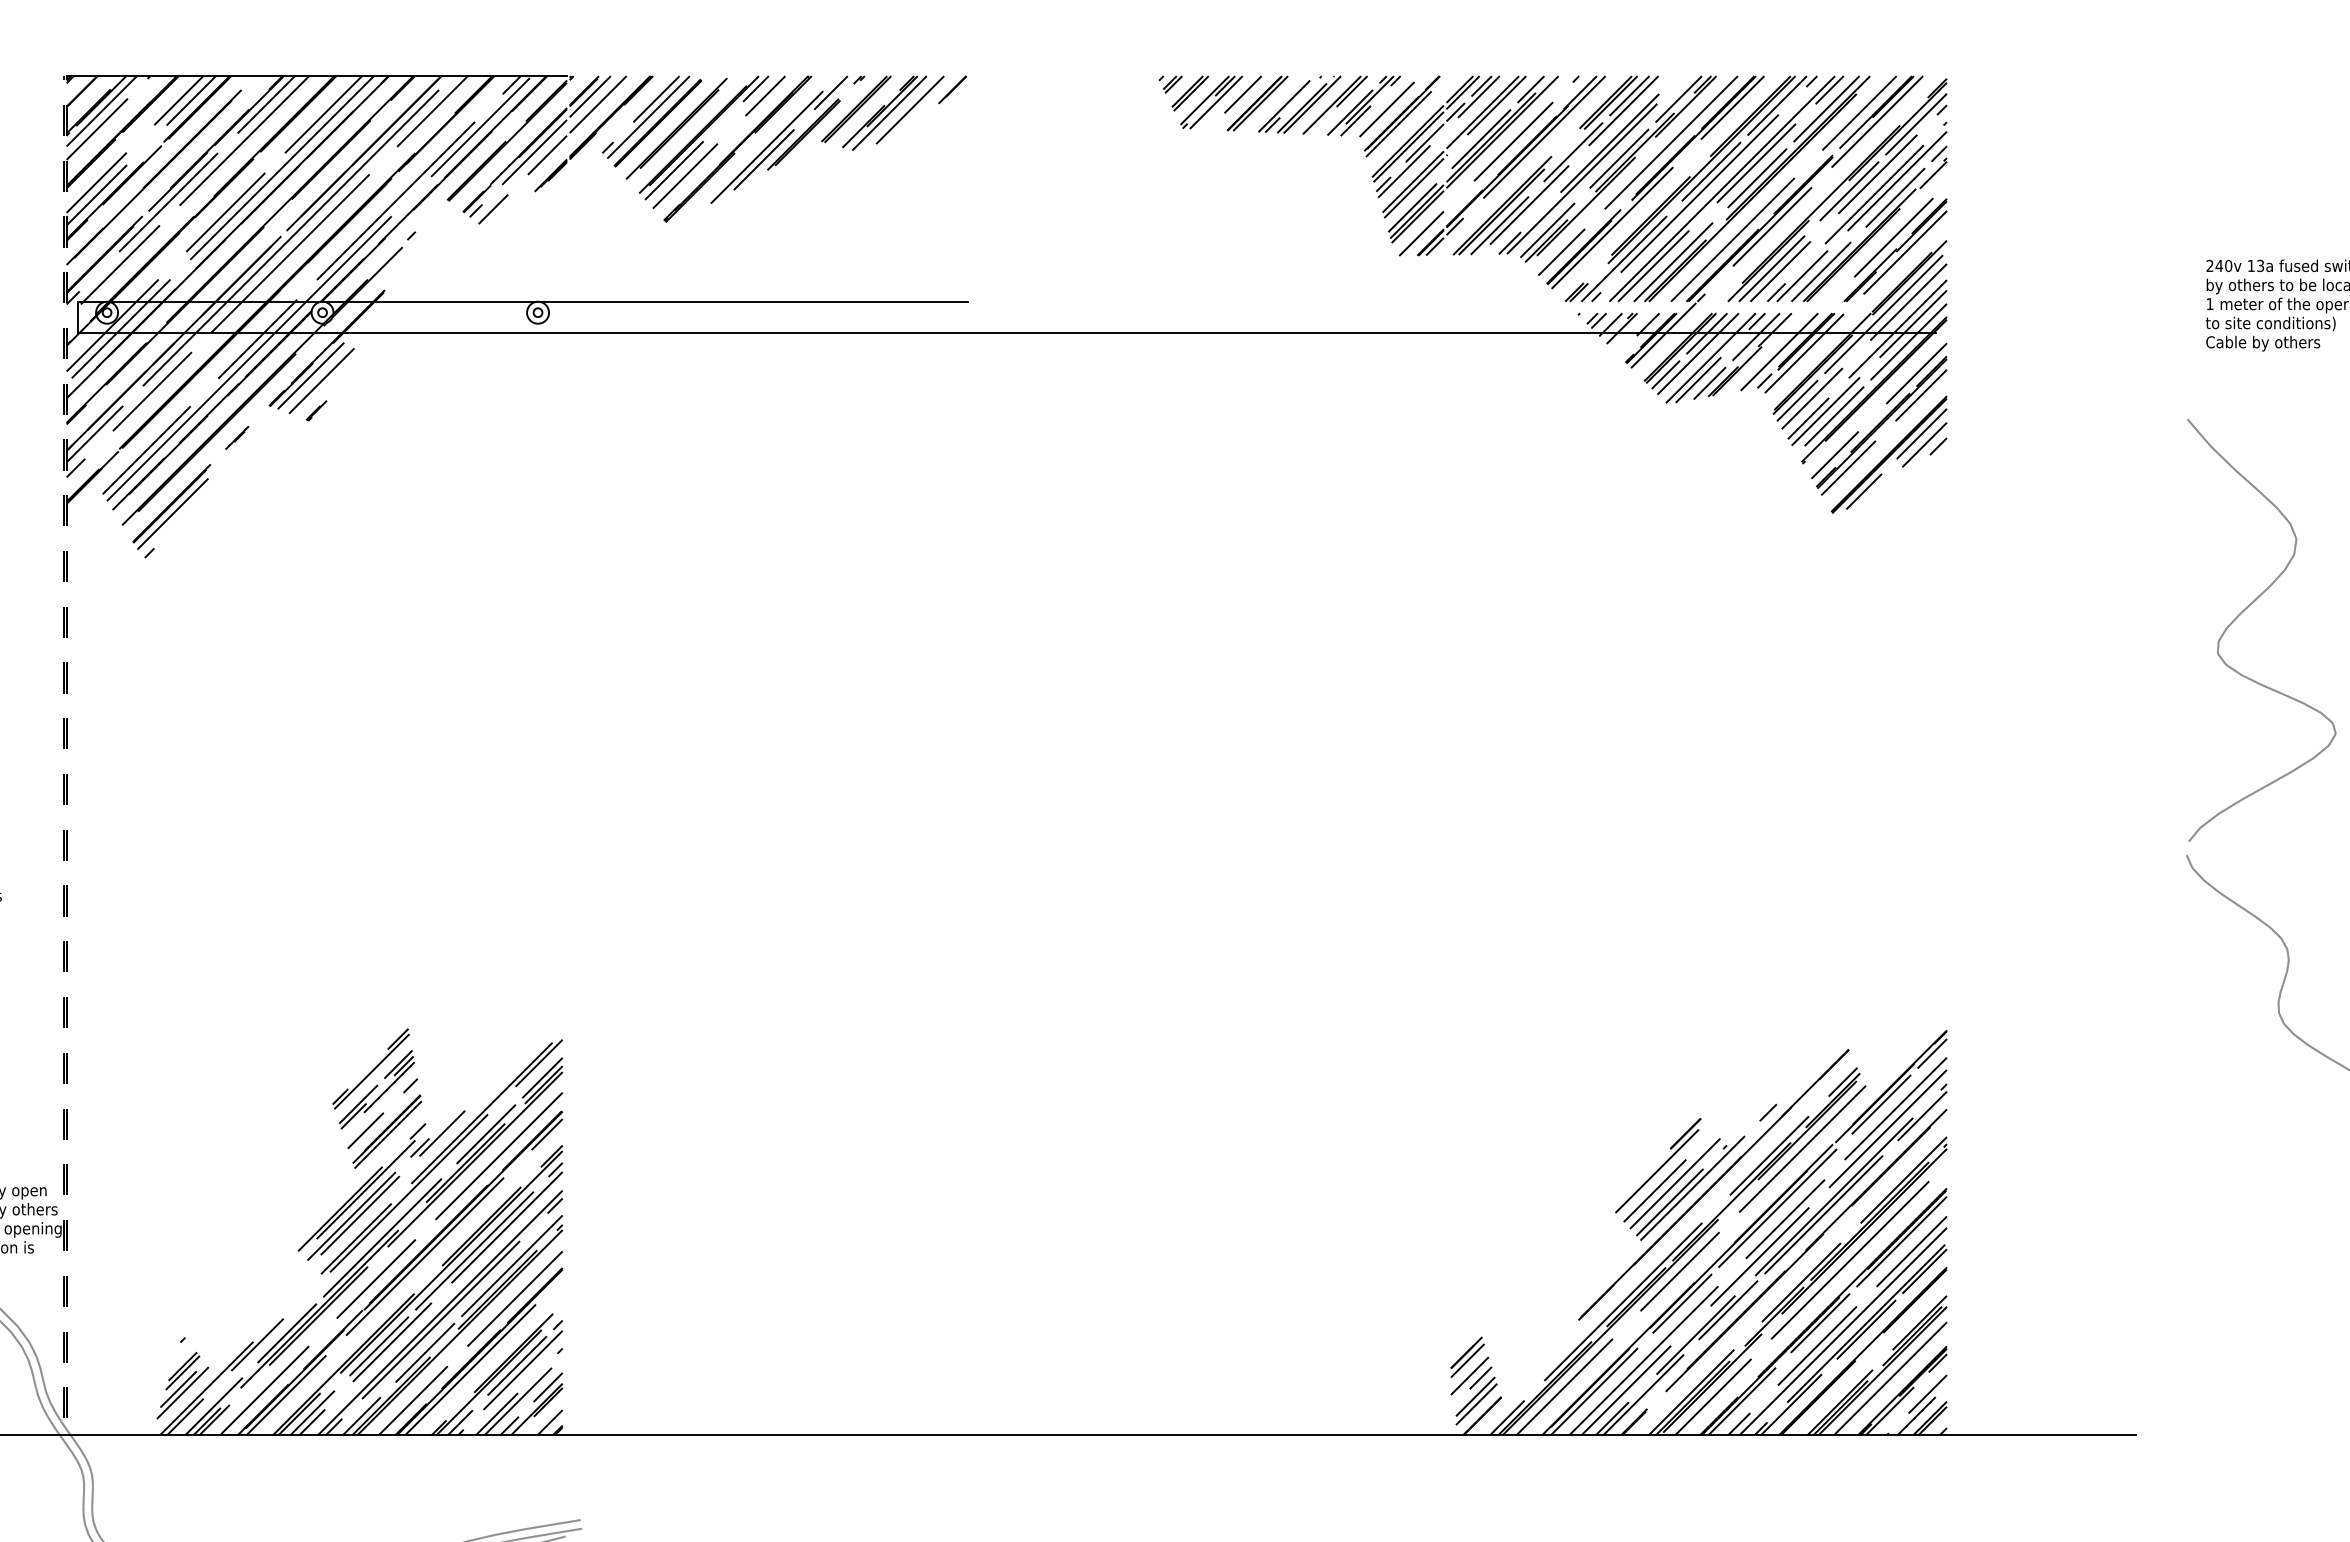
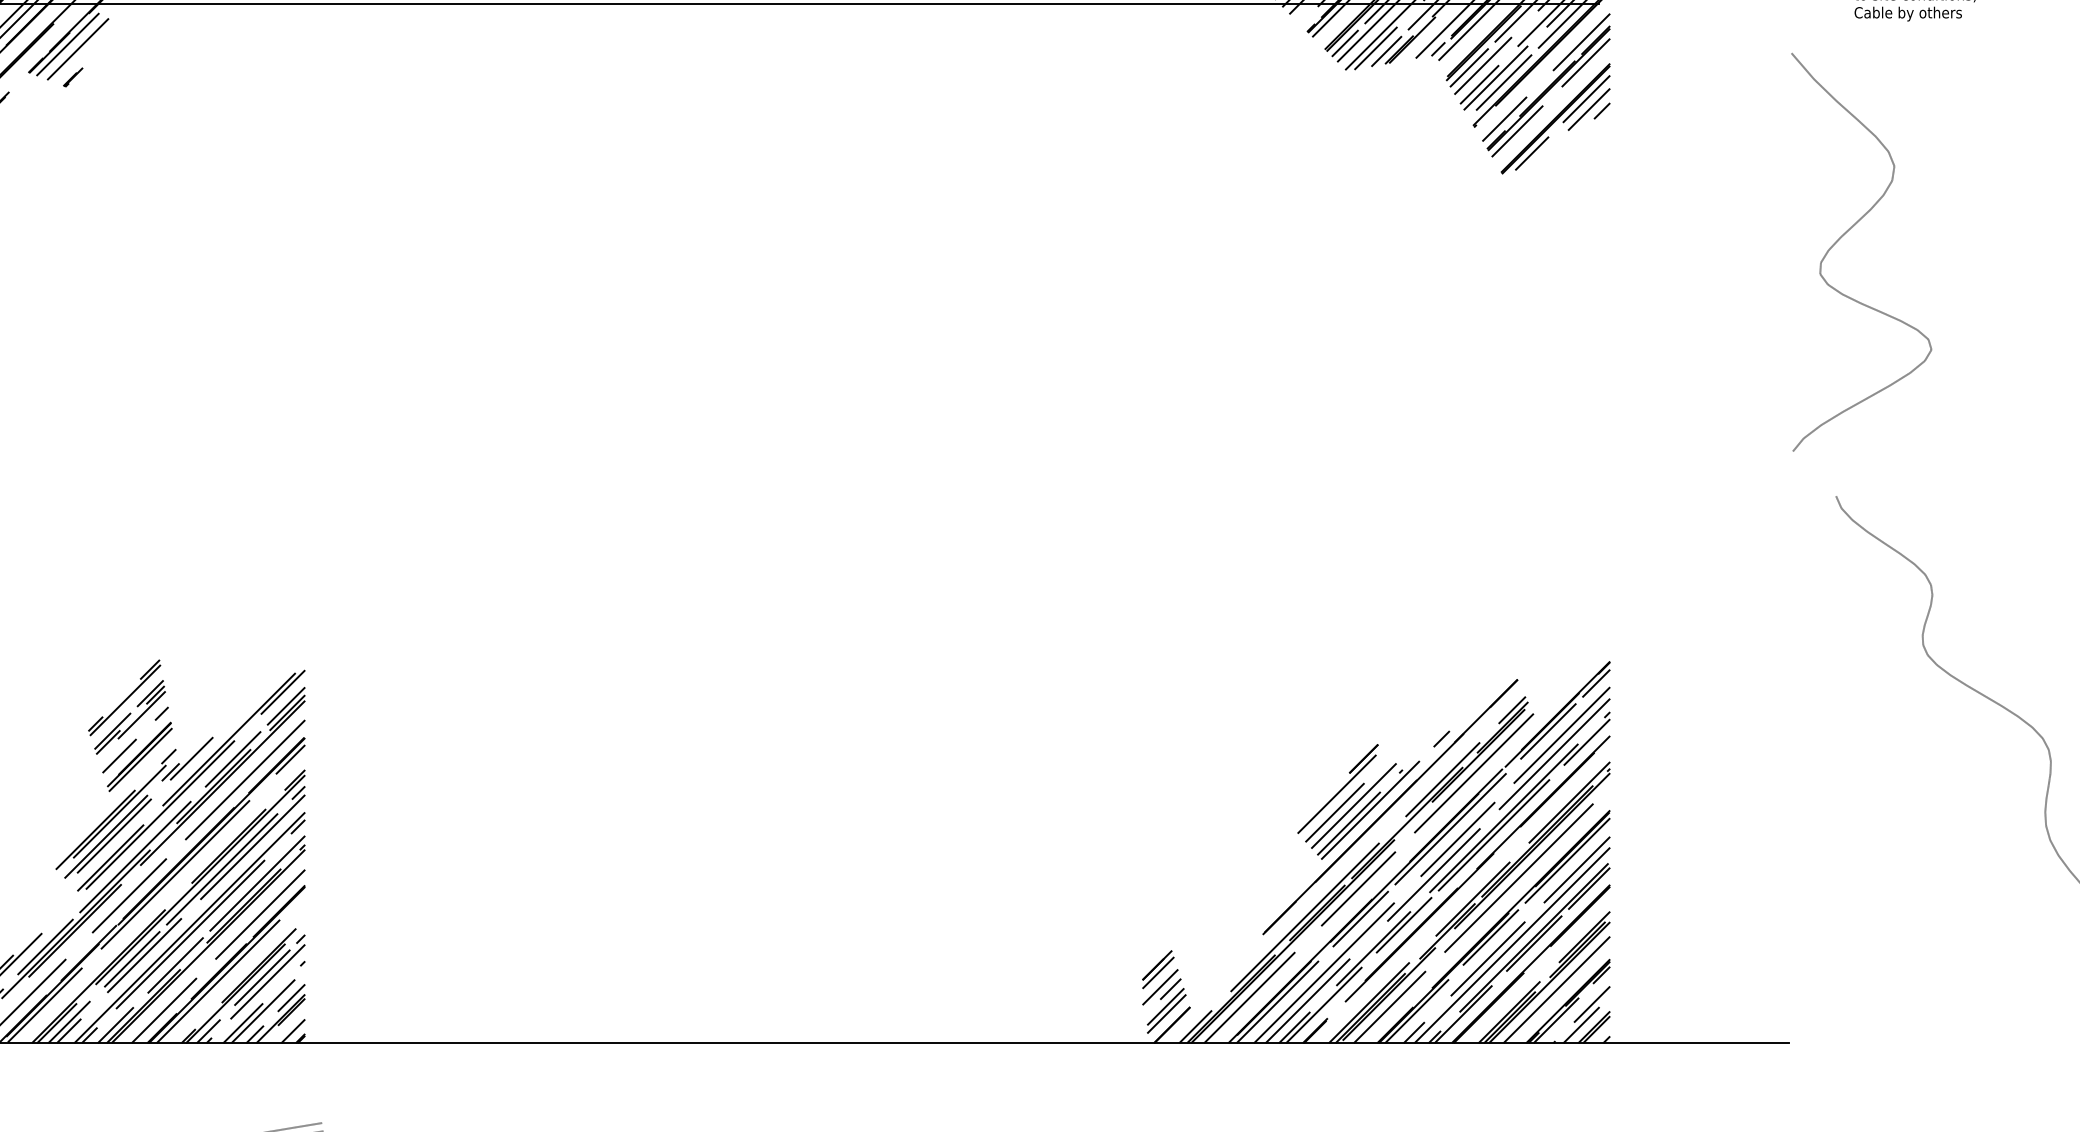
curve: (2243, 612) -> (1844, 235), moved

